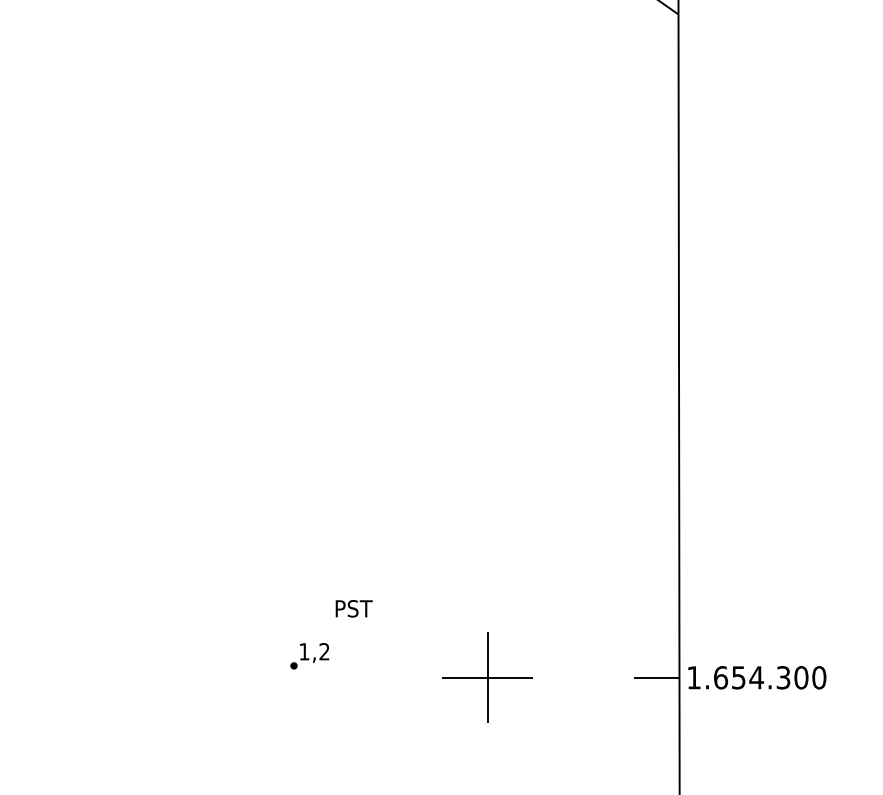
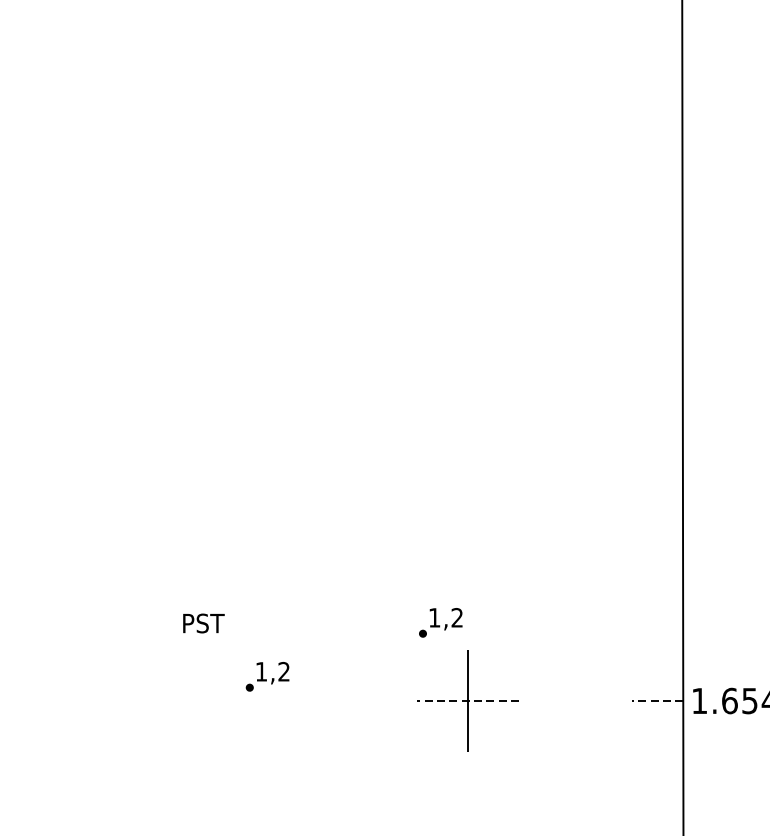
text: (353, 608) -> (203, 623), moved
part: (463, 608) -> (440, 623), added
line: (487, 677) -> (467, 700), solid -> dashed
line: (656, 677) -> (657, 700), solid -> dashed

